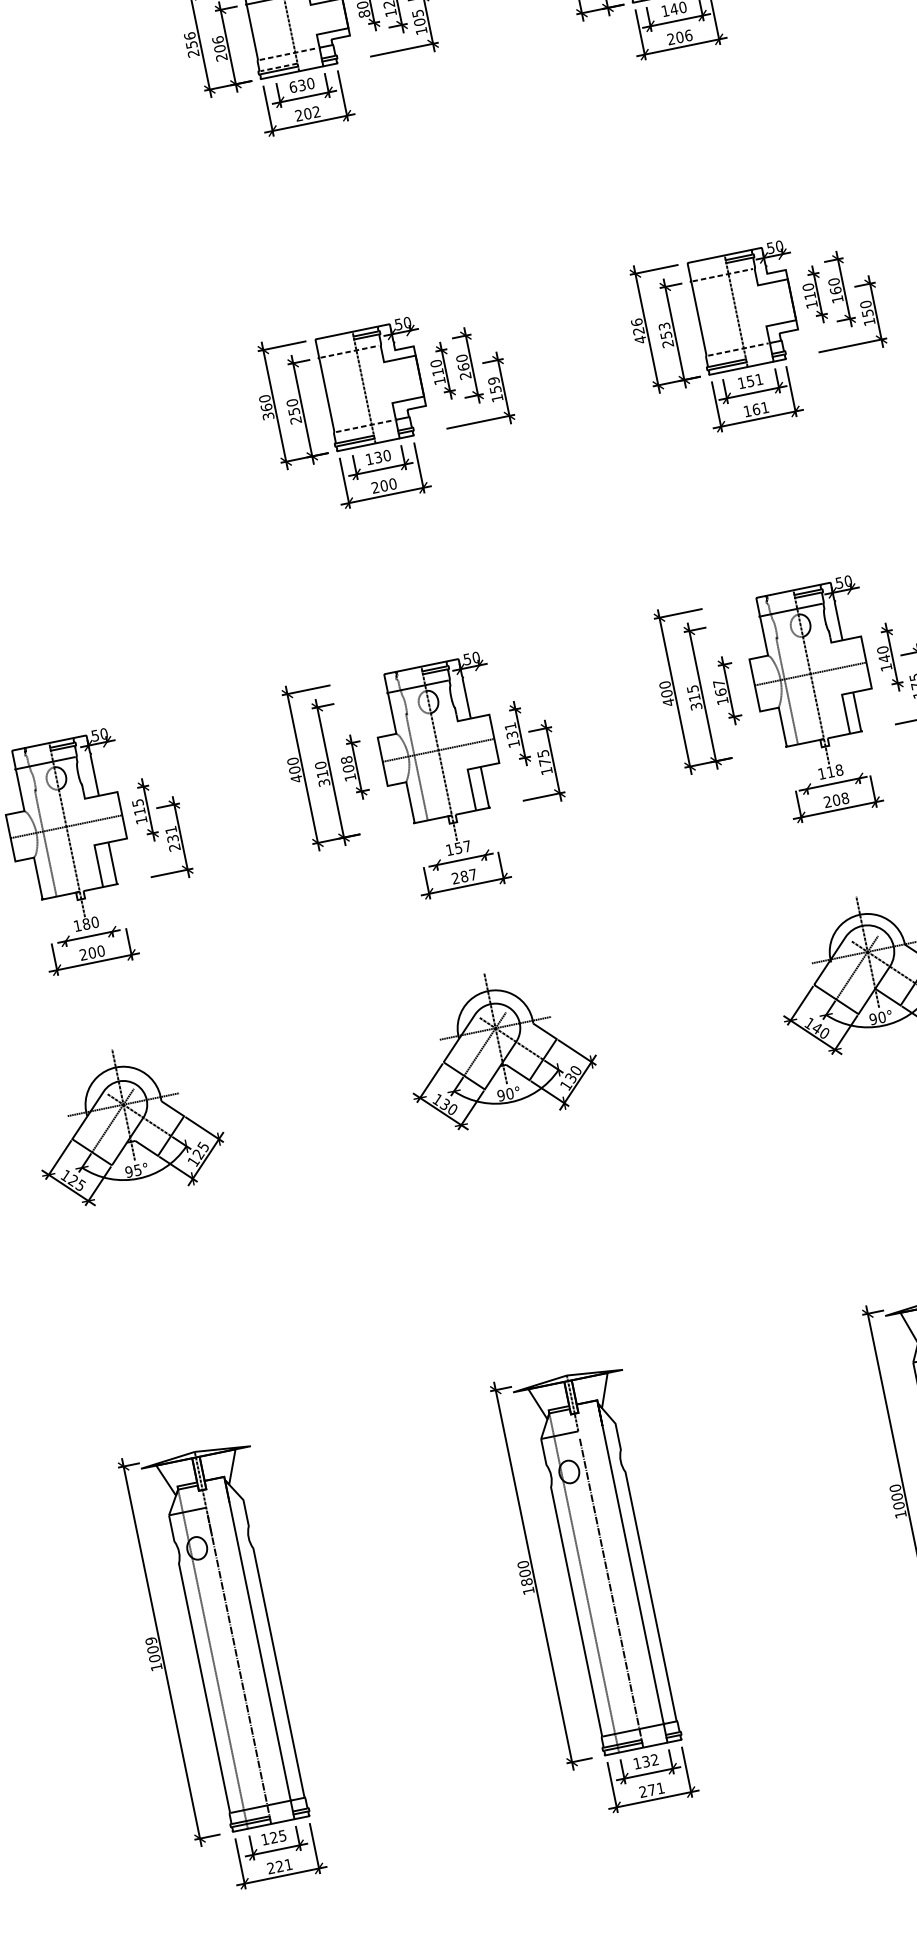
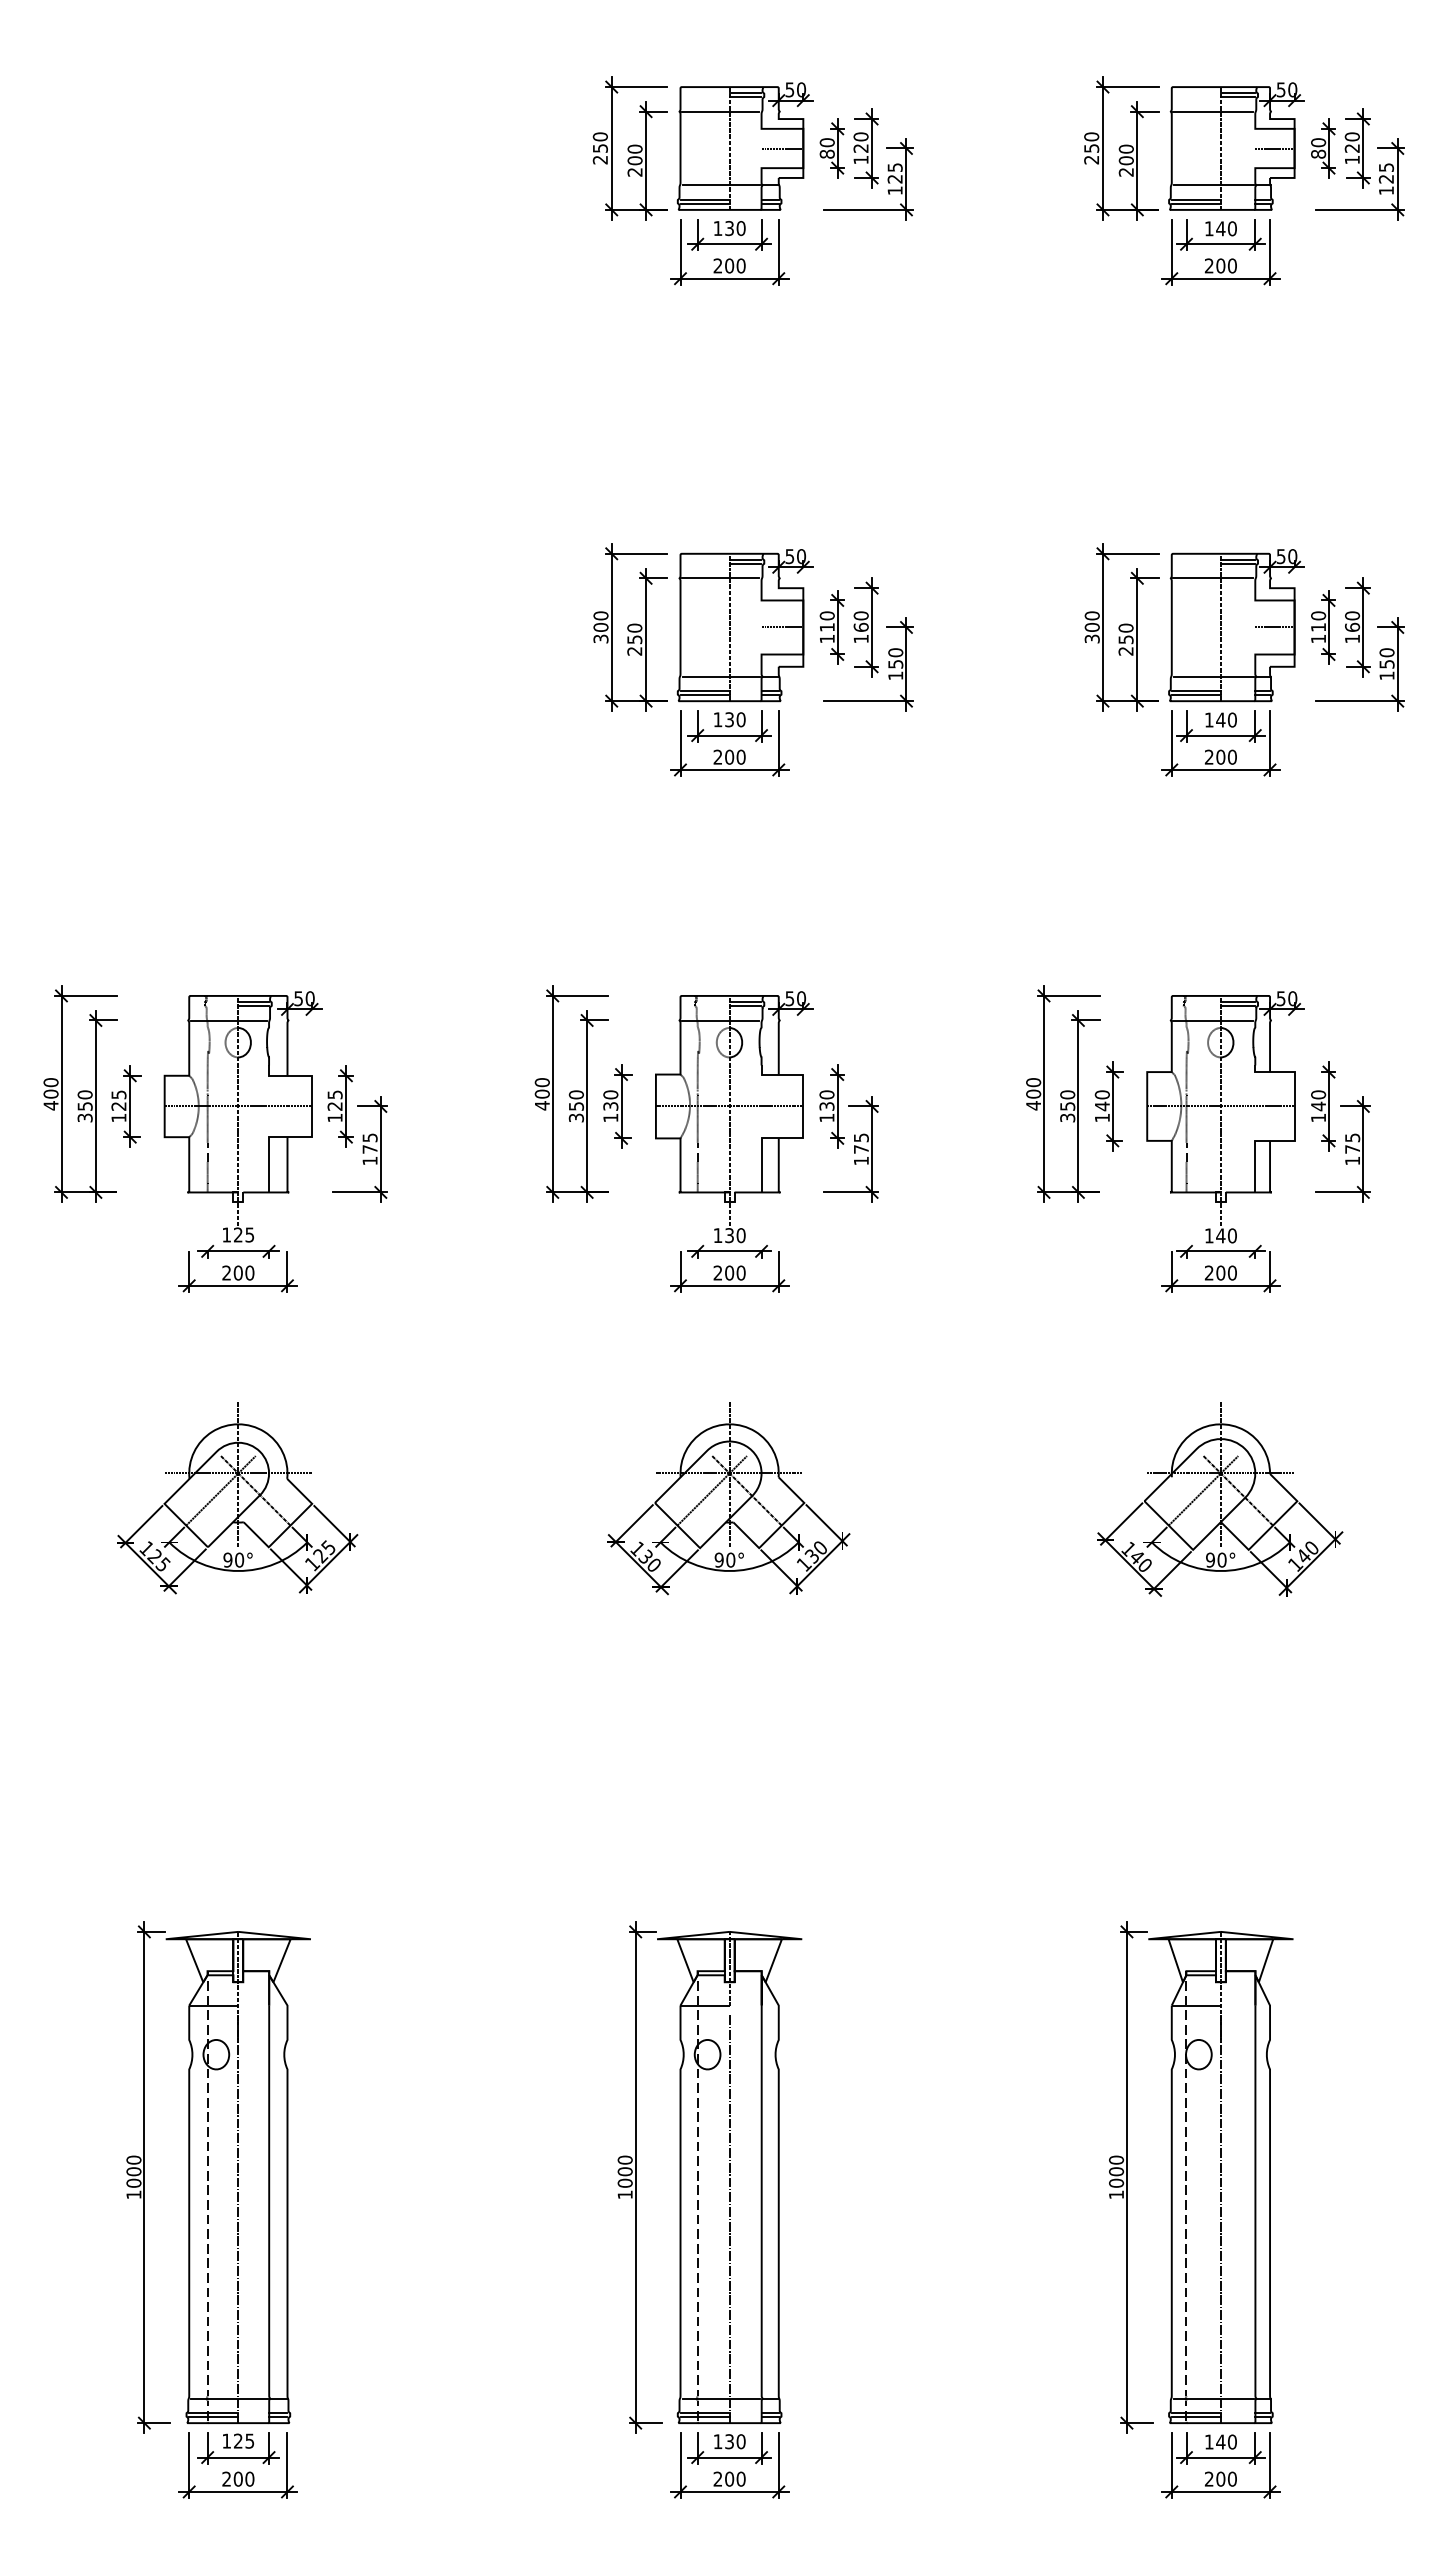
line: (329, 16) -> (782, 148), added
text: (419, 21) -> (894, 178), 105 -> 125
text: (189, 35) -> (599, 136), 256 -> 250
text: (688, 35) -> (1232, 265), 206 -> 200
text: (217, 39) -> (634, 148), 206 -> 200
line: (289, 54) -> (721, 185), dashed -> solid
line: (278, 67) -> (704, 199), dashed -> solid
text: (292, 87) -> (717, 228), 630 -> 130
text: (316, 111) -> (740, 265), 202 -> 200
line: (722, 275) -> (1213, 578), dashed -> solid
line: (776, 302) -> (1274, 627), added
text: (663, 326) -> (1125, 627), 253 -> 250
text: (638, 331) -> (1091, 627), 426 -> 300
line: (738, 349) -> (1213, 676), dashed -> solid
line: (349, 351) -> (720, 578), dashed -> solid
text: (465, 376) -> (860, 639), 260 -> 160
line: (404, 379) -> (782, 627), added
text: (493, 380) -> (895, 652), 159 -> 150
text: (754, 380) -> (1226, 719), 151 -> 140
text: (266, 406) -> (600, 626), 360 -> 300
text: (755, 408) -> (1220, 756), 161 -> 200
line: (365, 425) -> (721, 676), dashed -> solid
text: (719, 688) -> (1101, 1100), 167 -> 140
text: (693, 693) -> (1067, 1100), 315 -> 350
text: (510, 726) -> (826, 1094), 131 -> 130
text: (347, 764) -> (610, 1100), 108 -> 130
text: (834, 770) -> (1226, 1235), 118 -> 140
text: (322, 774) -> (576, 1106), 310 -> 350
text: (845, 797) -> (1232, 1272), 208 -> 200
text: (139, 811) -> (334, 1106), 115 -> 125
text: (172, 838) -> (369, 1149), 231 -> 175
text: (463, 847) -> (735, 1235), 157 -> 130
text: (468, 875) -> (735, 1272), 287 -> 200
text: (90, 922) -> (243, 1234), 180 -> 125
text: (137, 1169) -> (239, 1559), 95° -> 90°
text: (526, 1581) -> (625, 2182), 1800 -> 1000
text: (150, 1640) -> (133, 2159), 1009 -> 1000
text: (654, 1759) -> (740, 2441), 132 -> 130
text: (656, 1788) -> (735, 2478), 271 -> 200
text: (283, 1865) -> (243, 2478), 221 -> 200

